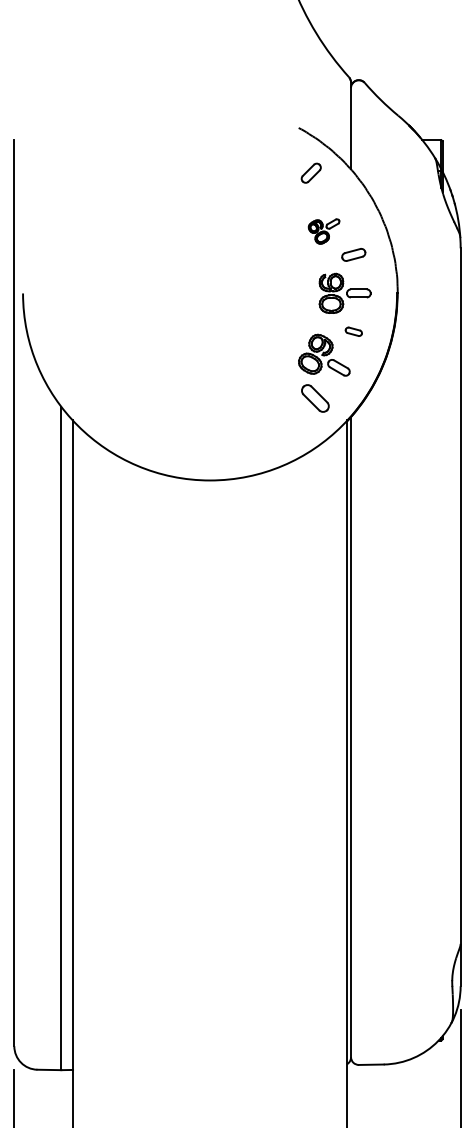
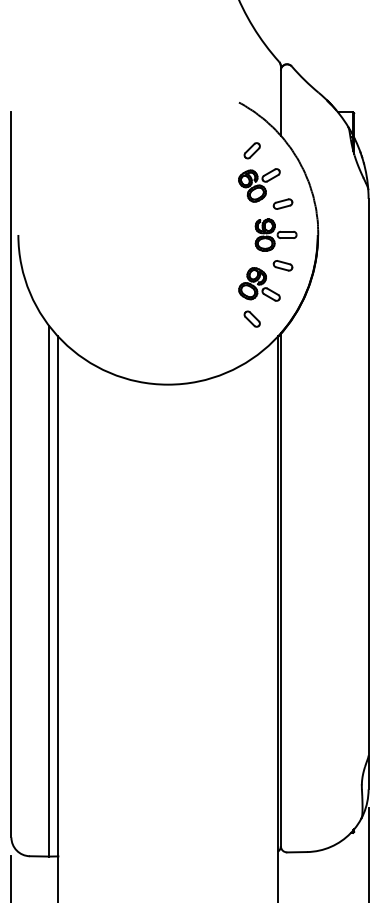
part: (310, 172) -> (251, 150), moved
part: (323, 231) -> (258, 185), size x1.67
part: (353, 331) -> (282, 265), size x1.43
part: (314, 398) -> (251, 319), size x0.71

